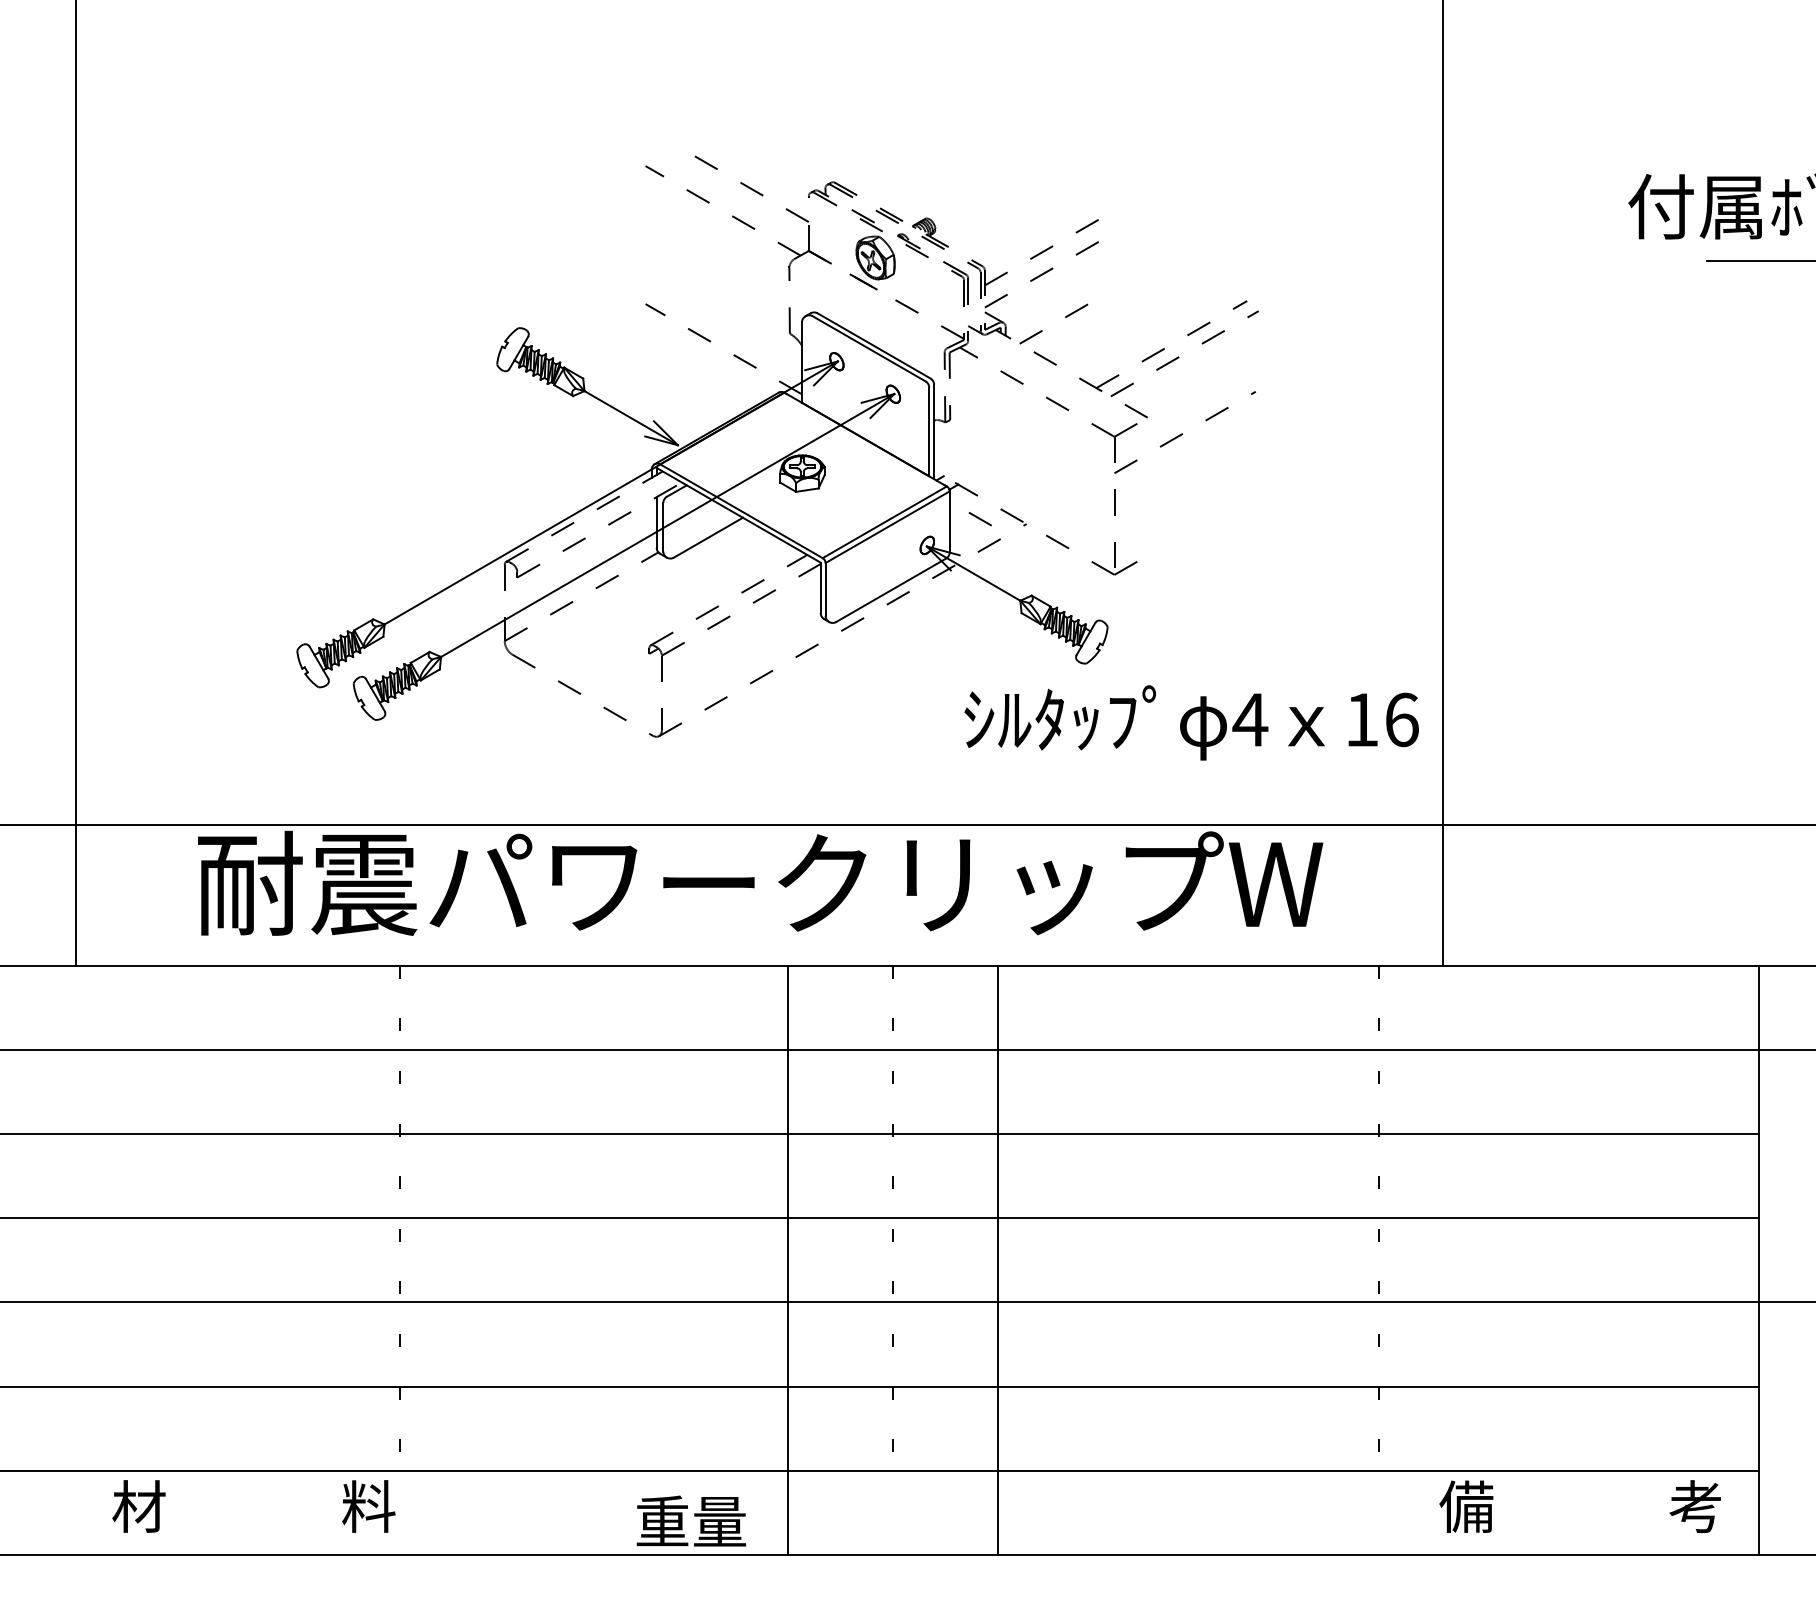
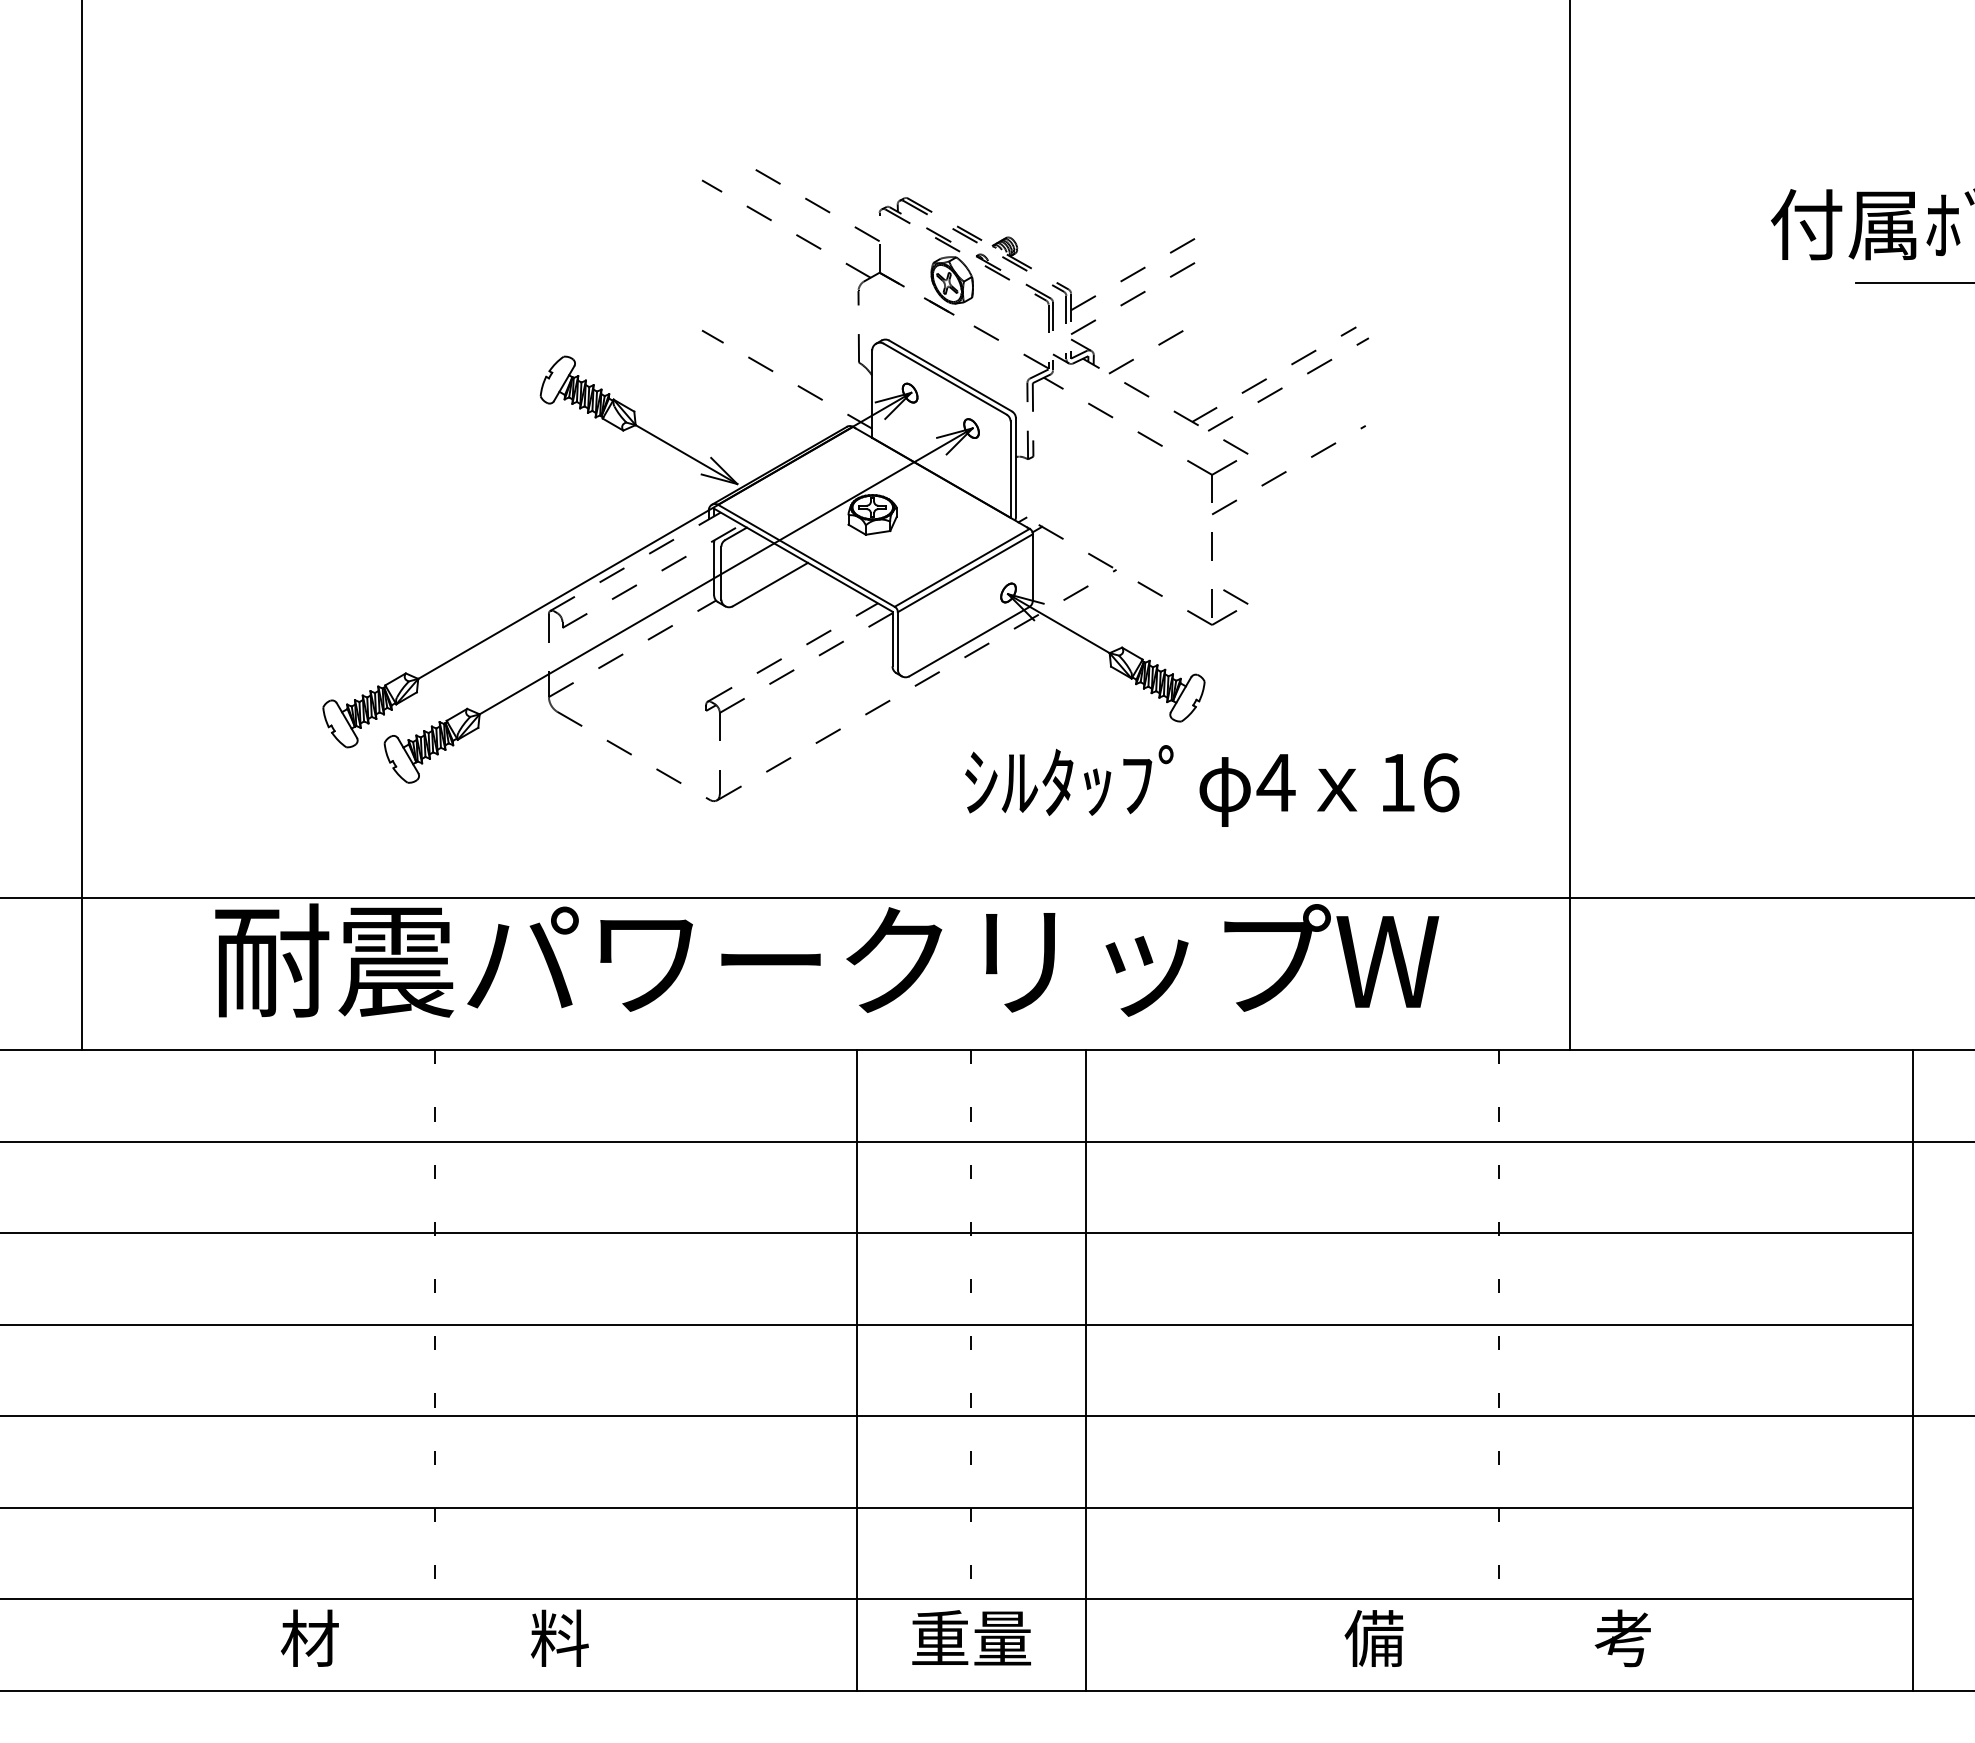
line: (979, 519) -> (1234, 597), moved
text: (1191, 722) -> (1212, 785), moved
text: (253, 1506) -> (434, 1638), moved
text: (1579, 1506) -> (1497, 1638), moved
text: (690, 1520) -> (970, 1637), moved

